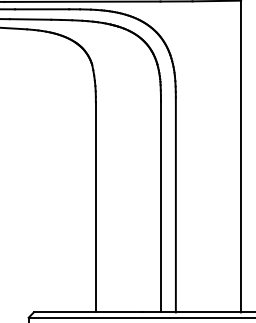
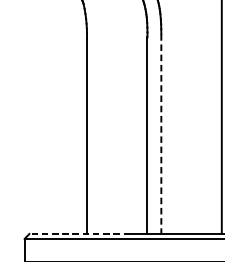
line: (175, 204) -> (160, 133), solid -> dashed
line: (87, 312) -> (79, 234), solid -> dashed

